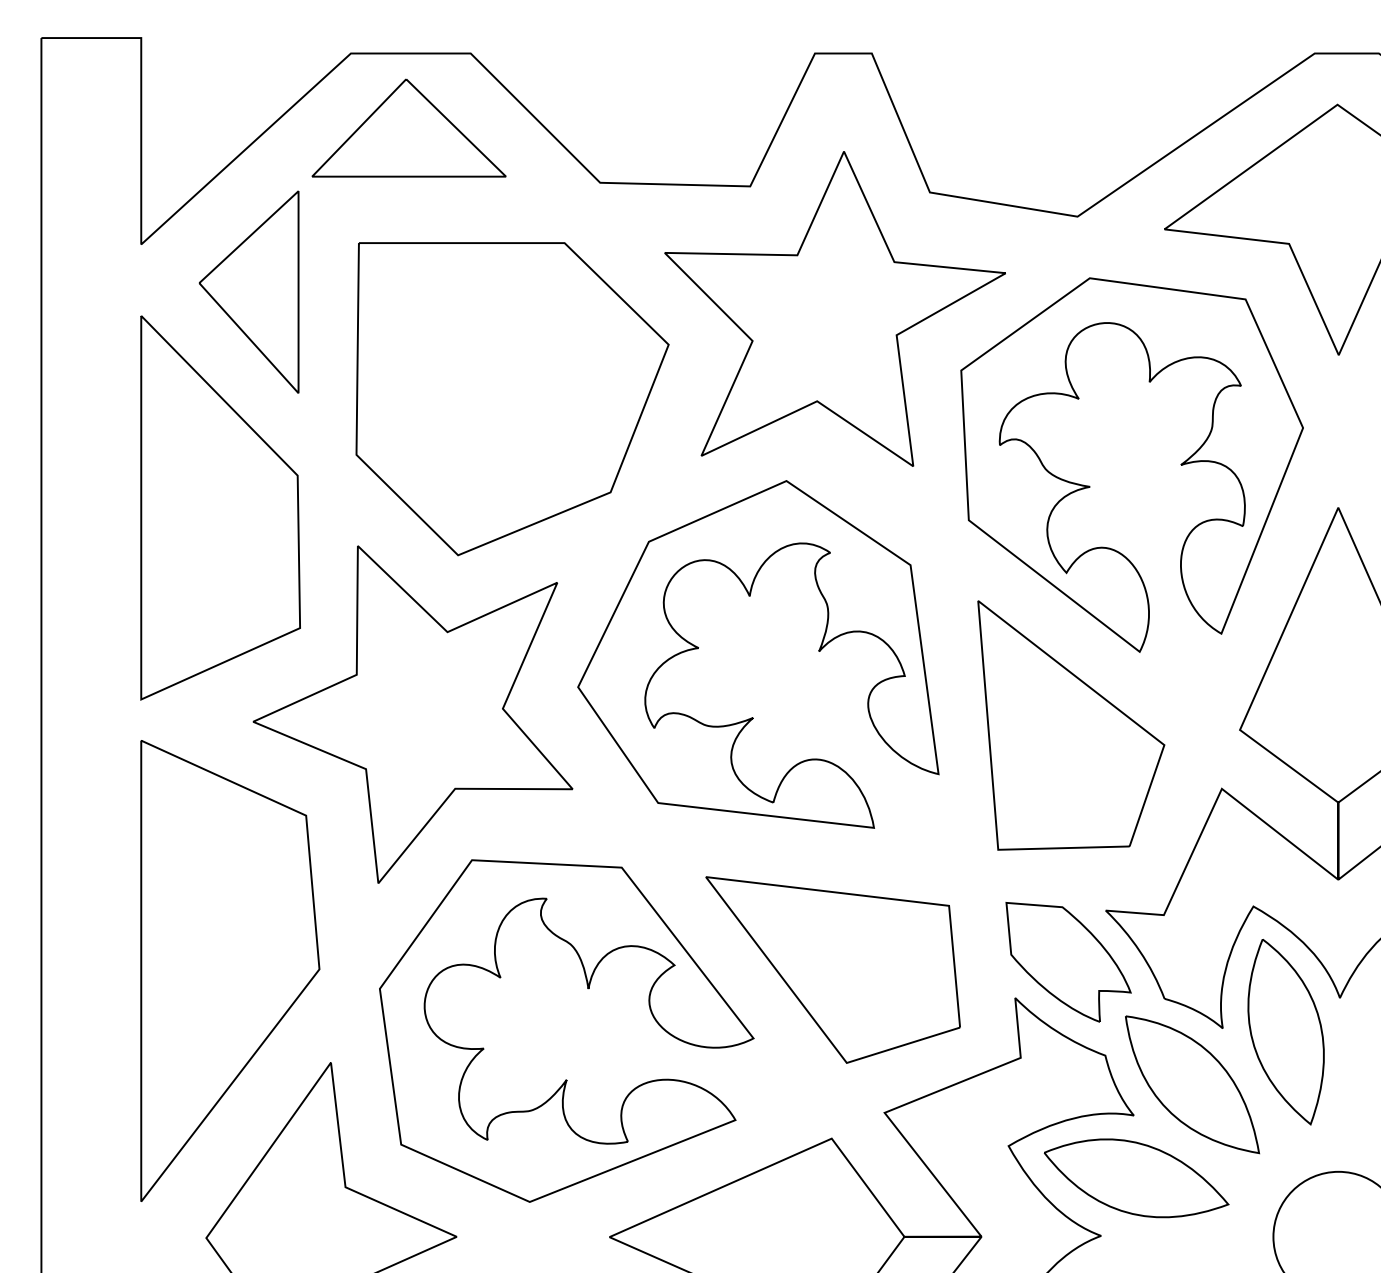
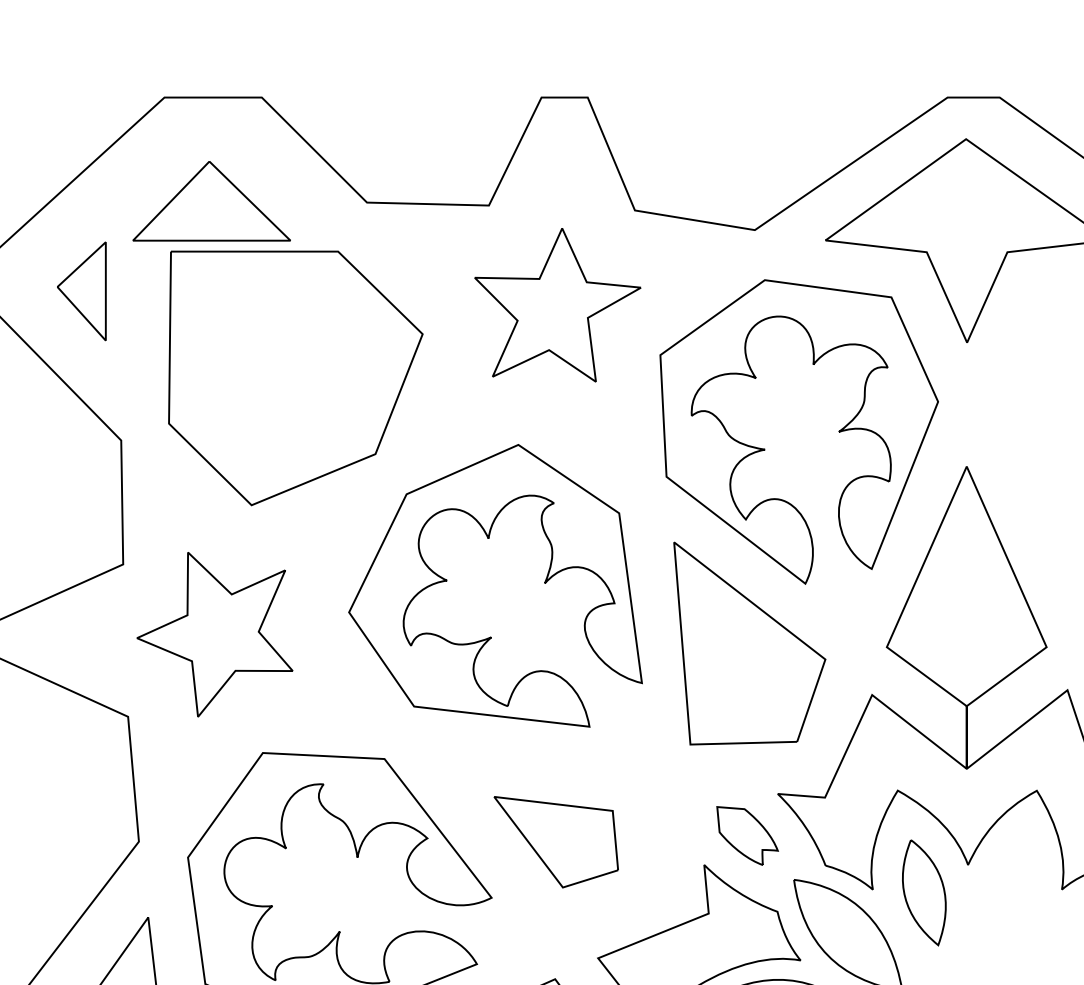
part: (408, 127) -> (211, 200), moved
part: (248, 291) -> (81, 290), size x0.6
part: (834, 308) -> (557, 304), size x0.6
part: (412, 714) -> (214, 634), size x0.6
part: (1068, 962) -> (747, 836), size x0.6
part: (832, 969) -> (555, 841), size x0.6
part: (1285, 1032) -> (923, 892), size x0.7

